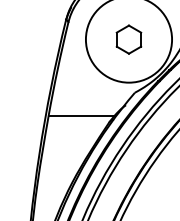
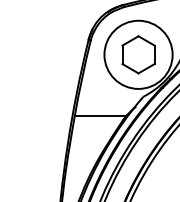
part: (128, 39) -> (138, 54), size x1.67

